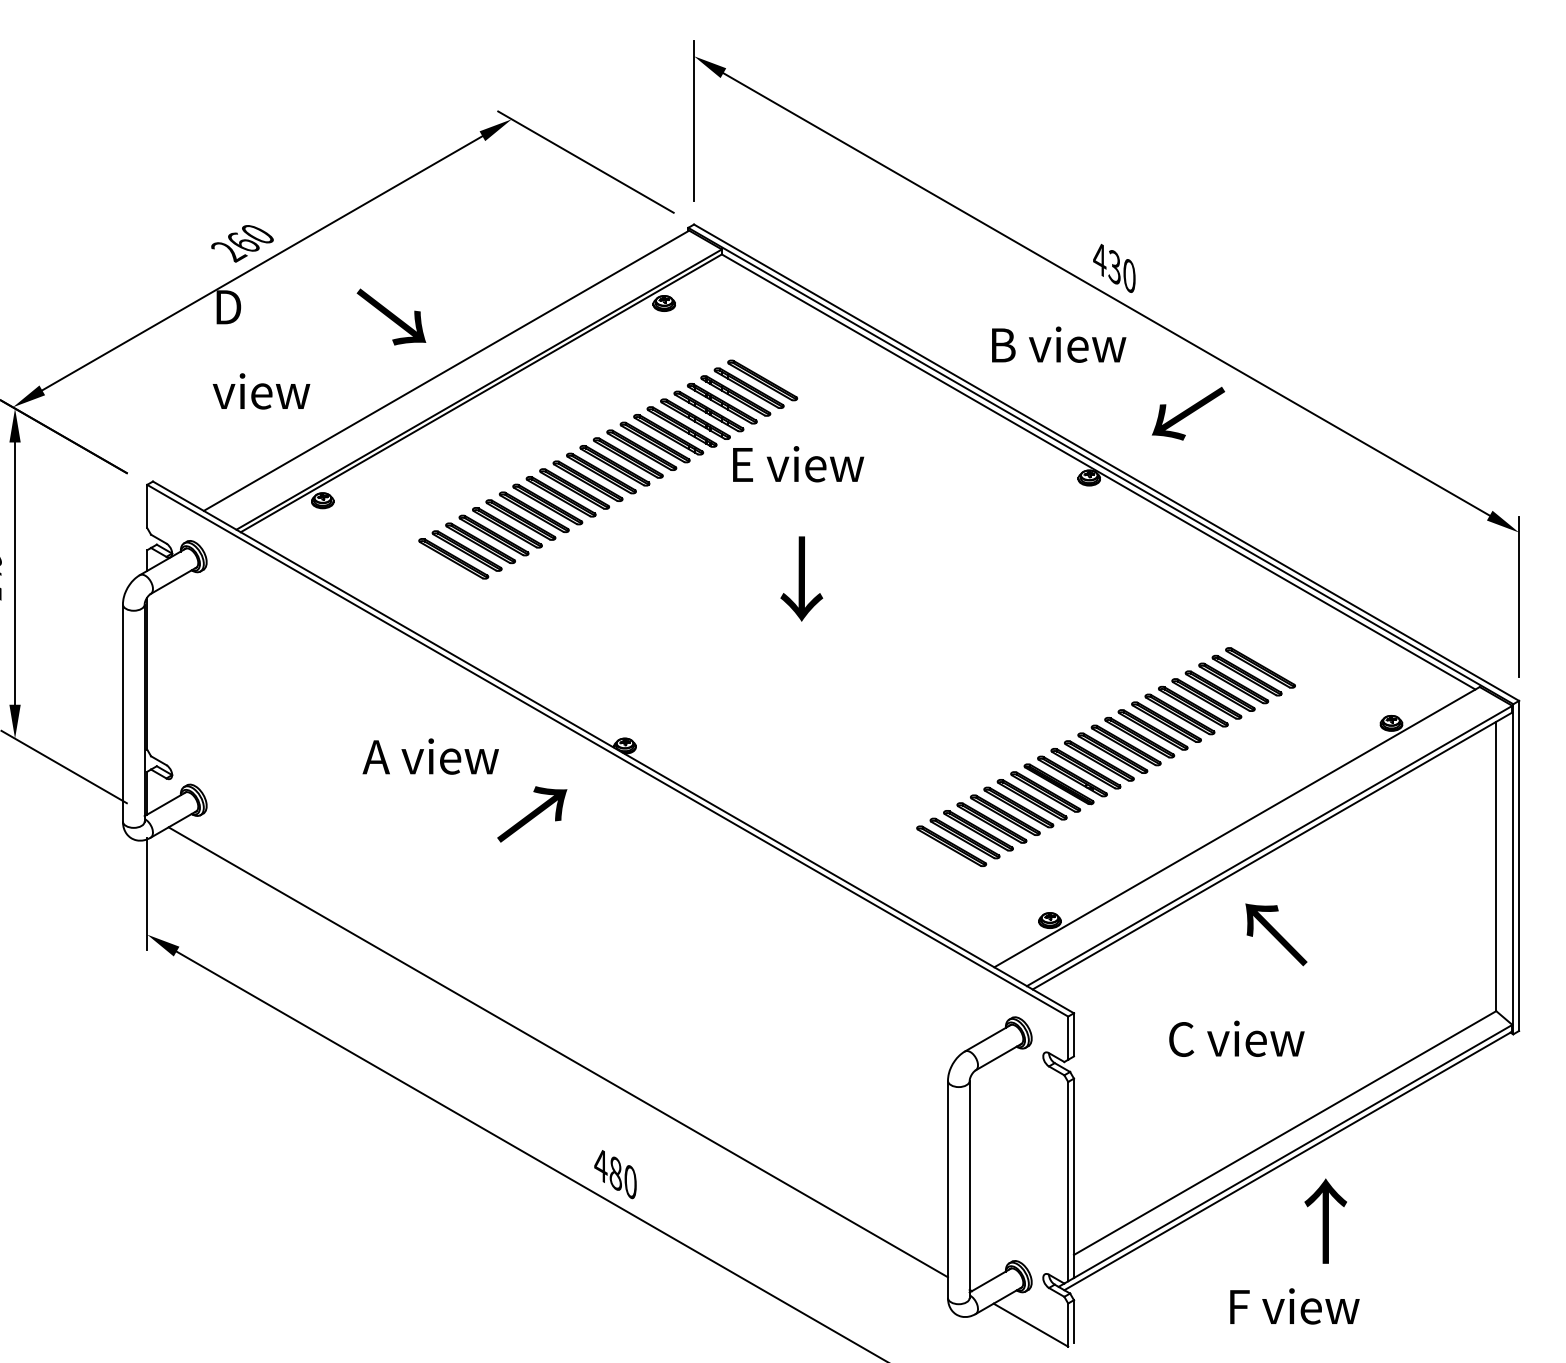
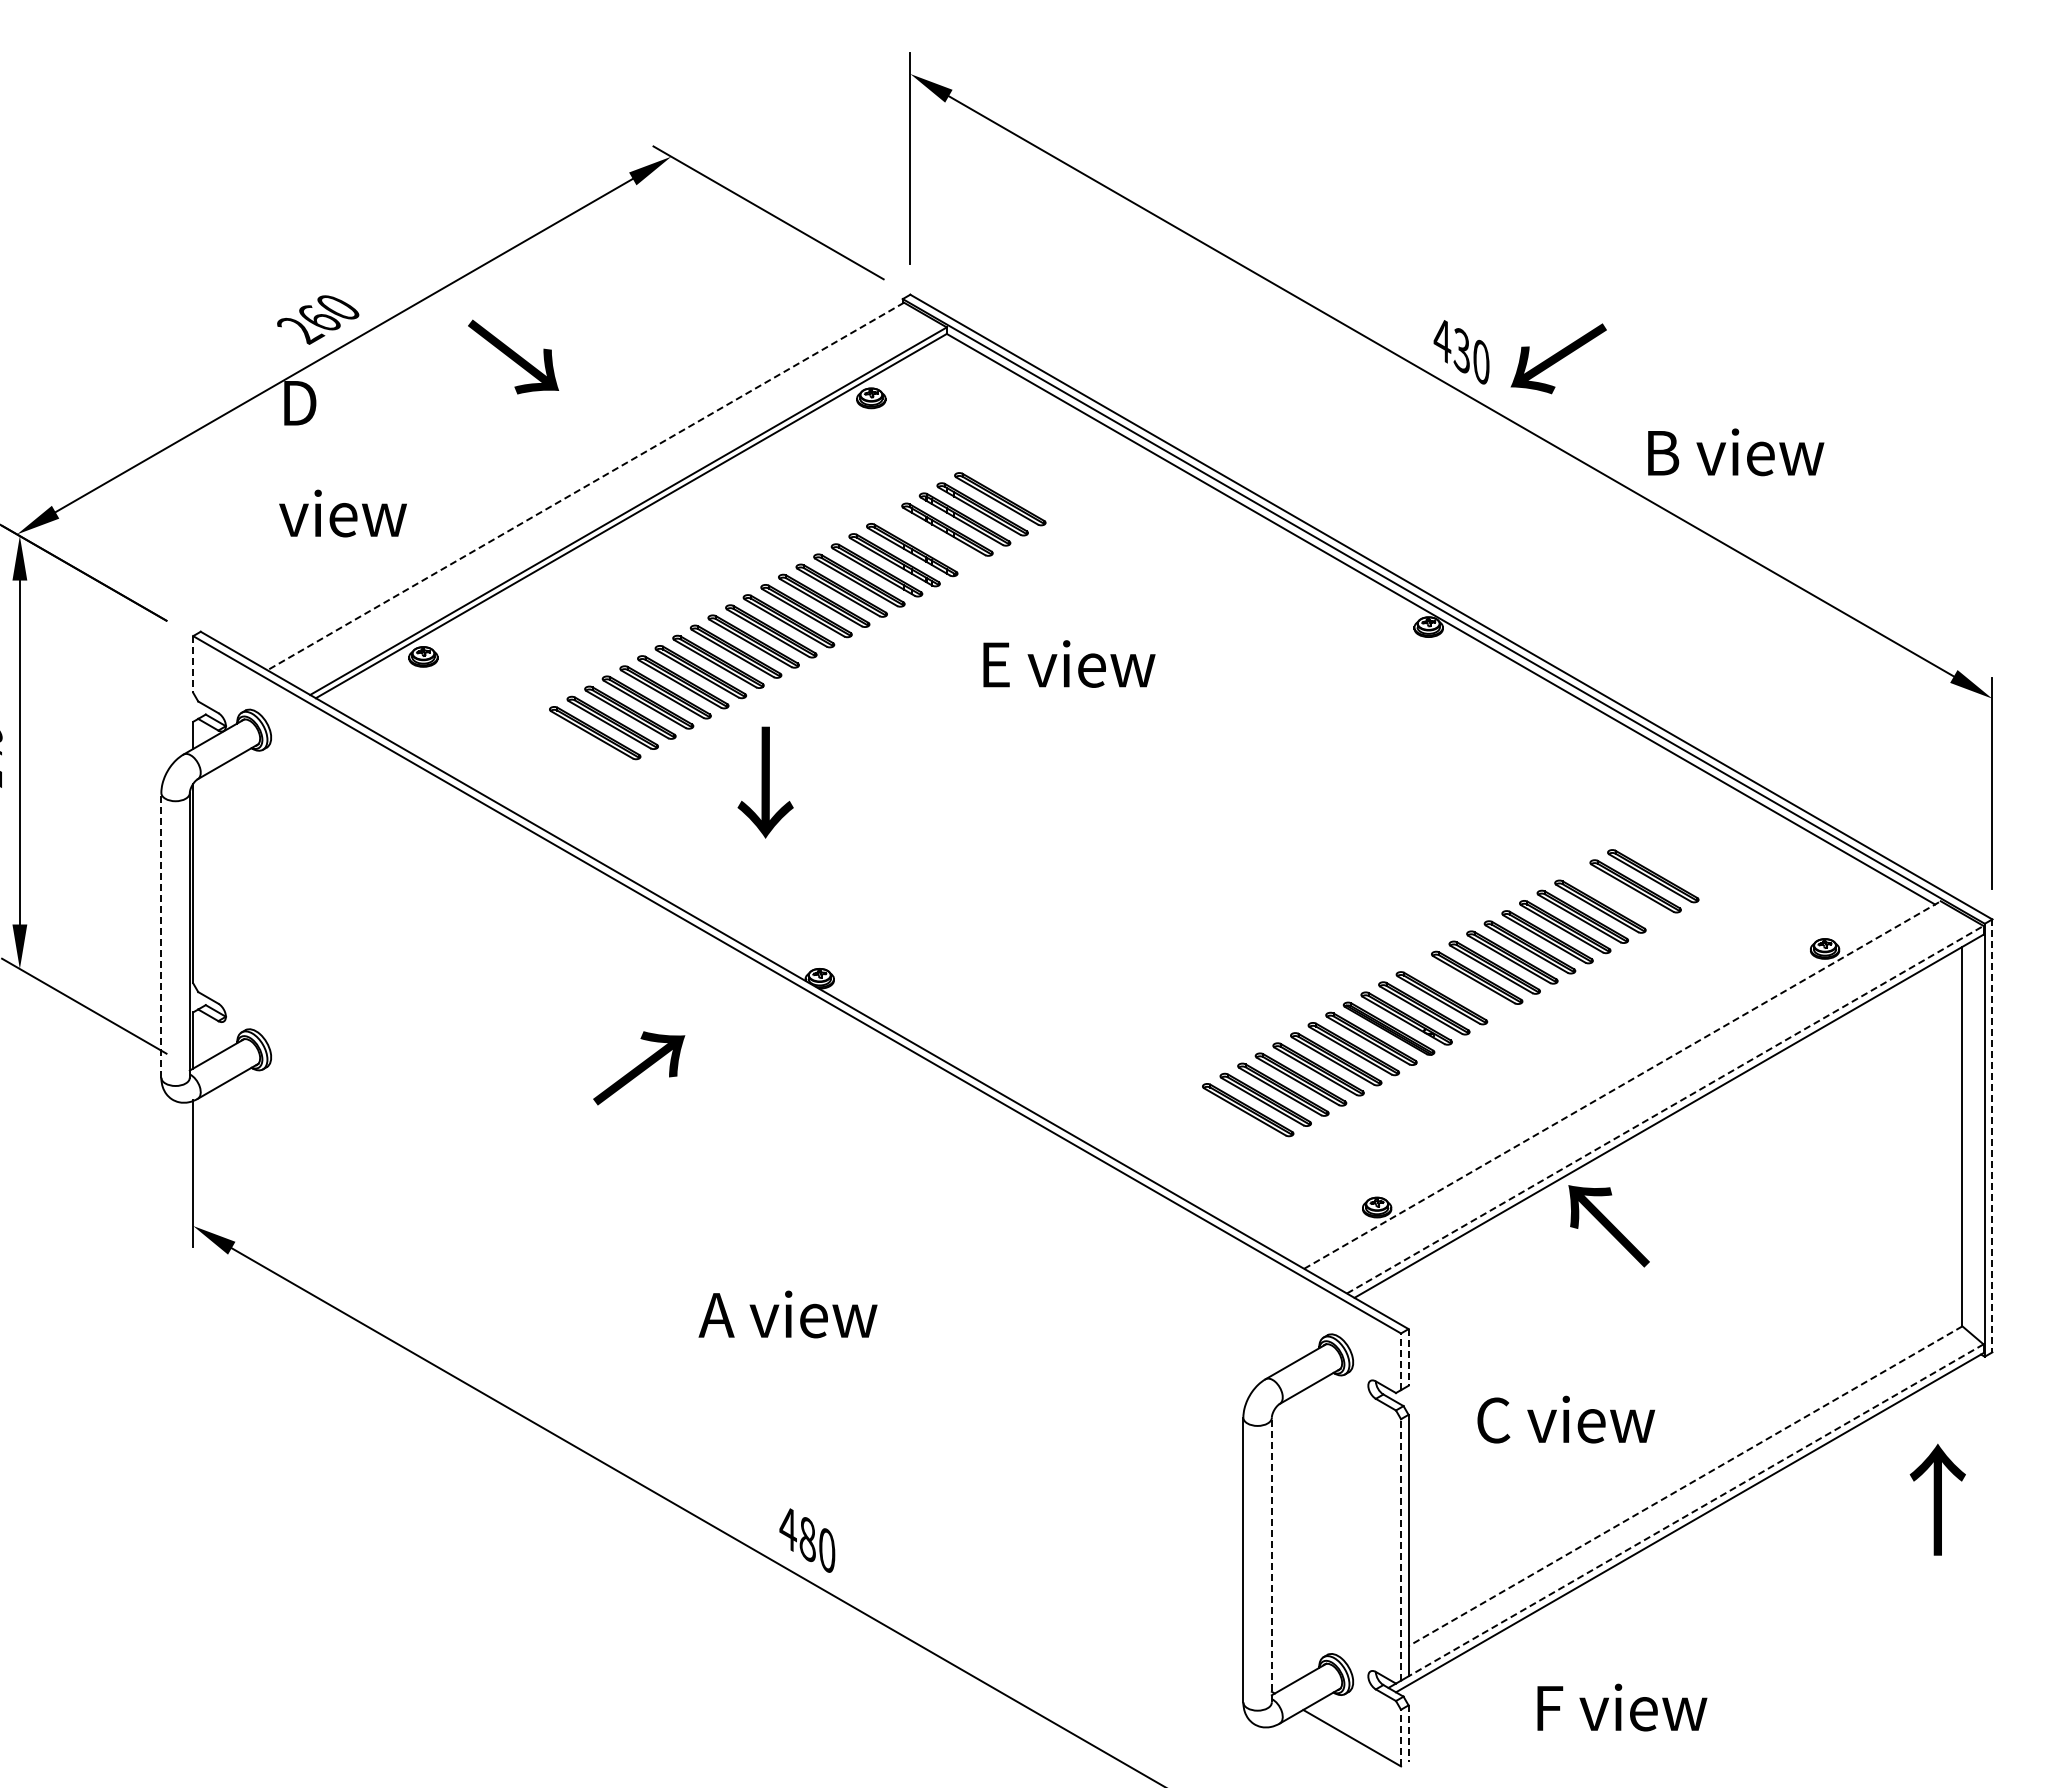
text: (391, 316) -> (513, 356), moved
text: (1059, 344) -> (1736, 452), moved
line: (446, 370) -> (585, 486), solid -> dashed
part: (708, 411) -> (929, 539), removed
text: (1188, 413) -> (1558, 358), moved
text: (798, 463) -> (1069, 663), moved
line: (147, 506) -> (193, 664), solid -> dashed
text: (801, 578) -> (765, 782), moved
part: (1233, 683) -> (1617, 896), removed
line: (123, 712) -> (161, 934), solid -> dashed
part: (1112, 753) -> (1459, 988), removed
text: (430, 756) -> (787, 1314), moved
text: (532, 814) -> (639, 1068), moved
line: (1237, 827) -> (1622, 1085), solid -> dashed
line: (1269, 845) -> (1665, 1109), solid -> dashed
line: (1519, 866) -> (1992, 1136), solid -> dashed
text: (1275, 935) -> (1608, 1226), moved
line: (1073, 1034) -> (1408, 1357), solid -> dashed
line: (1068, 1037) -> (1401, 1361), solid -> dashed
text: (1237, 1038) -> (1566, 1419), moved
line: (558, 1052) -> (732, 1380), removed
line: (1285, 1133) -> (1685, 1486), solid -> dashed
line: (1293, 1151) -> (1696, 1510), solid -> dashed
line: (1068, 1181) -> (1401, 1549), solid -> dashed
line: (969, 1188) -> (1271, 1559), solid -> dashed
text: (1325, 1220) -> (1937, 1499), moved
text: (1295, 1306) -> (1622, 1707), moved
line: (1073, 1322) -> (1408, 1734), solid -> dashed
line: (1068, 1324) -> (1401, 1737), solid -> dashed

